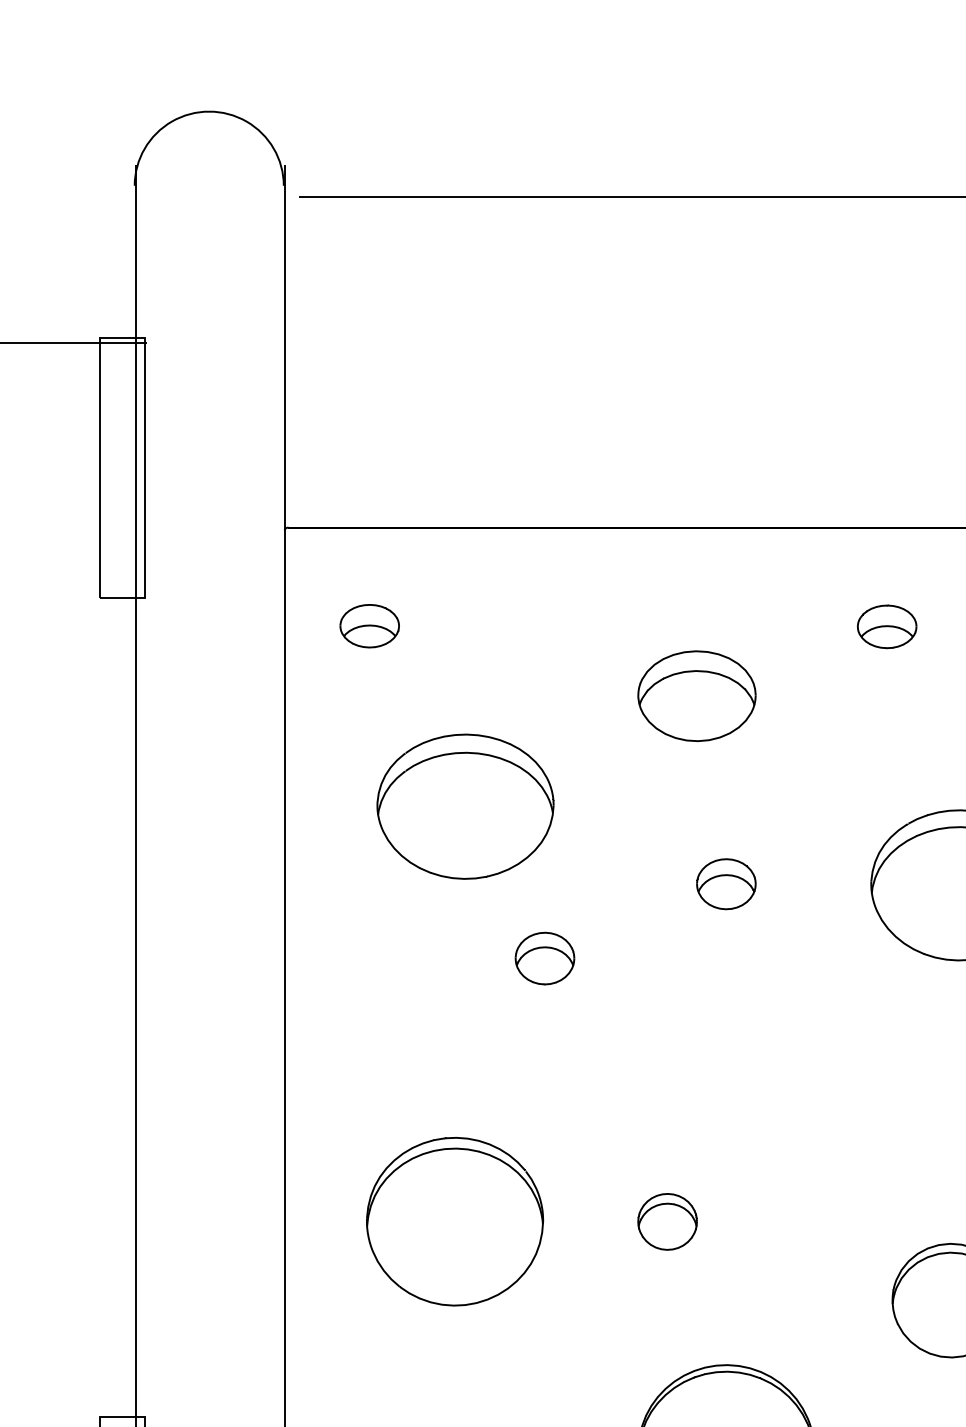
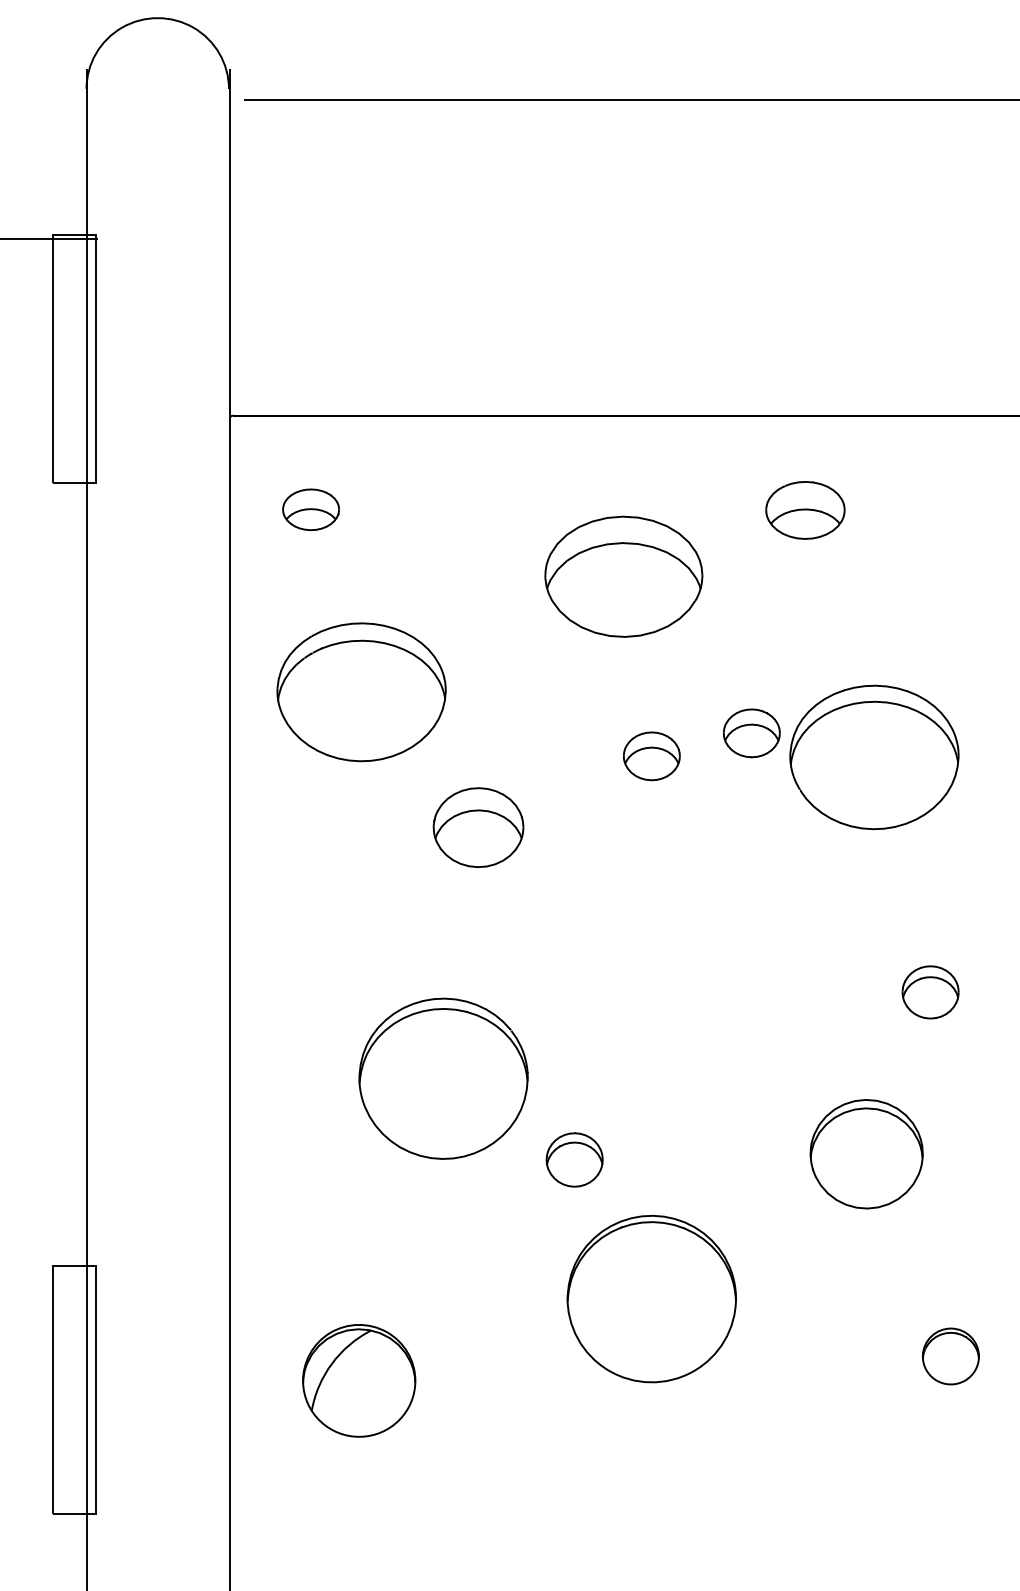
part: (887, 626) -> (805, 510), size x1.4
part: (696, 696) -> (623, 576), size x1.4
part: (465, 806) -> (361, 692), moved
part: (830, 860) -> (751, 733), added
part: (544, 957) -> (478, 826), size x1.6
part: (454, 1221) -> (443, 1078), moved
part: (667, 1221) -> (574, 1159), moved

